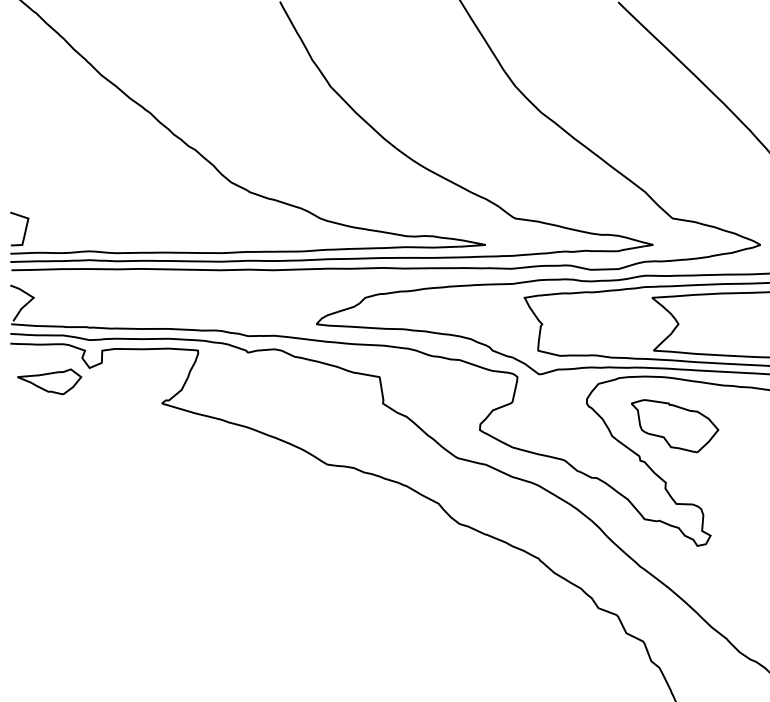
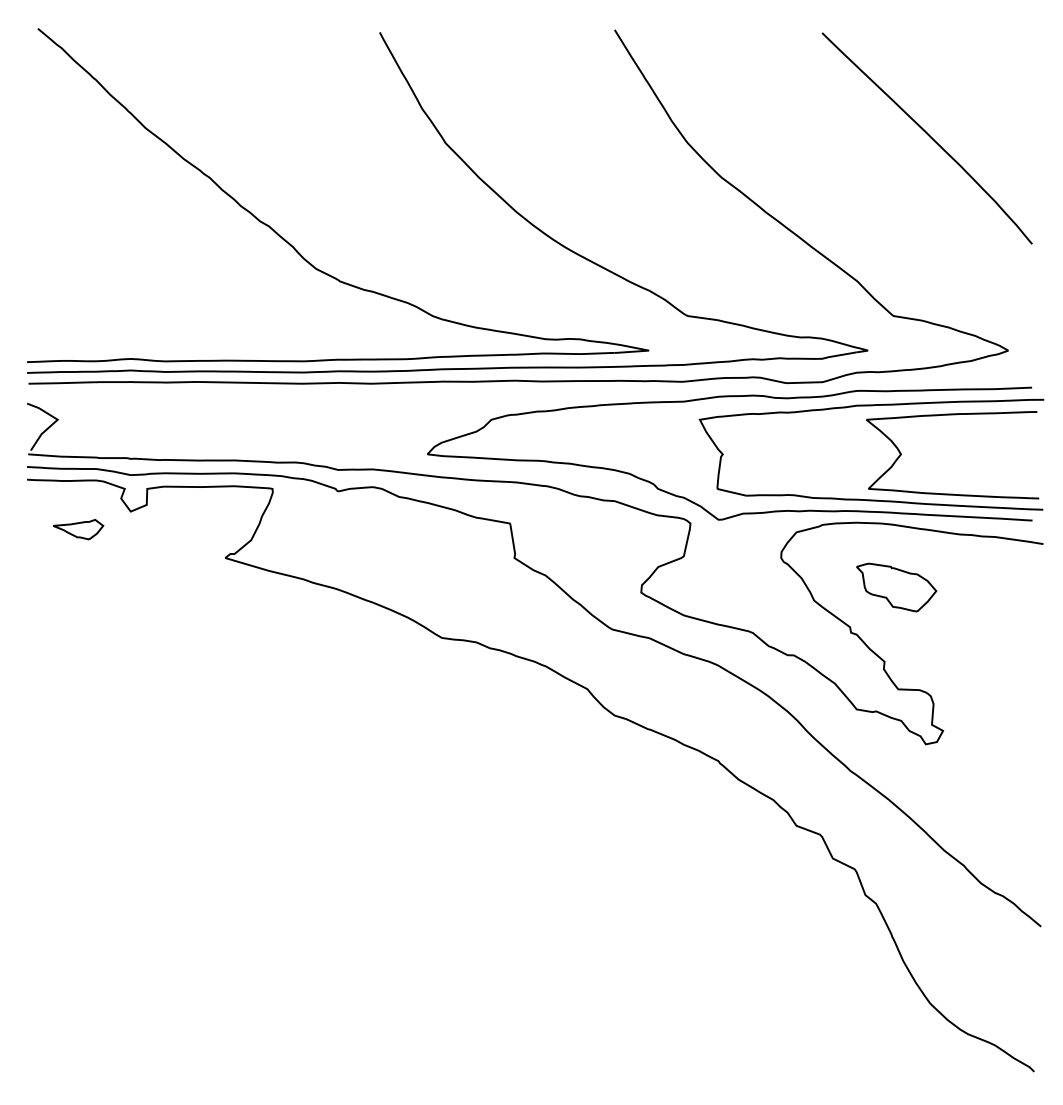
curve: (25, 228) -> (46, 329), removed
part: (49, 381) -> (78, 529), size x0.6
part: (675, 426) -> (896, 587), size x0.7

